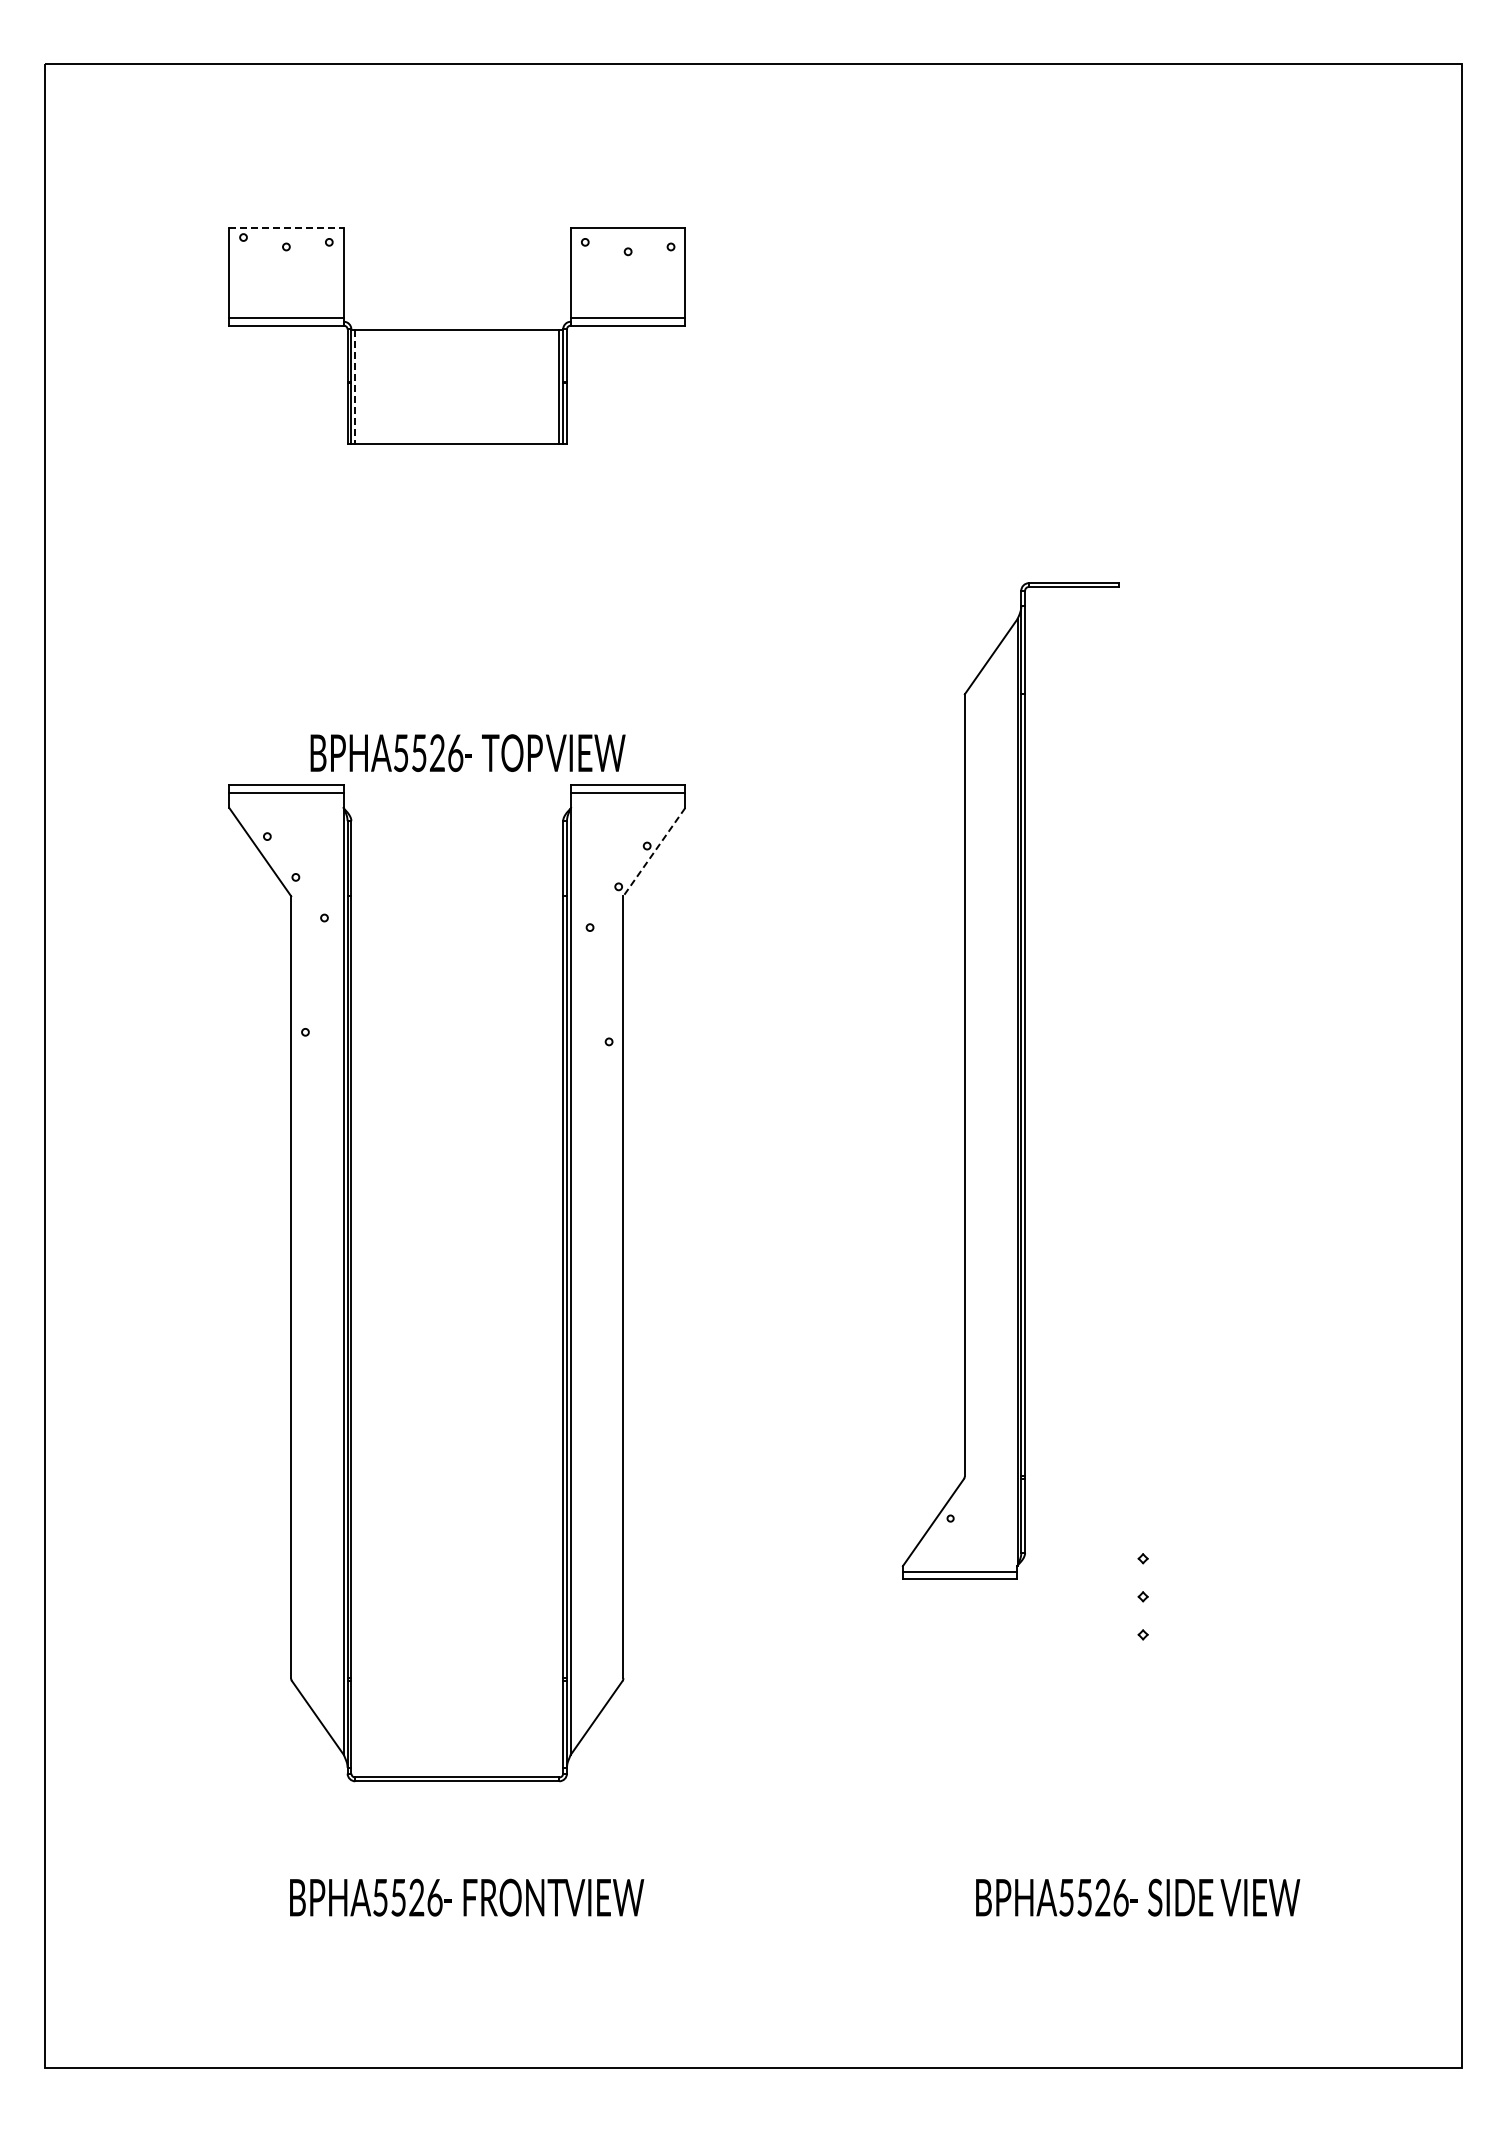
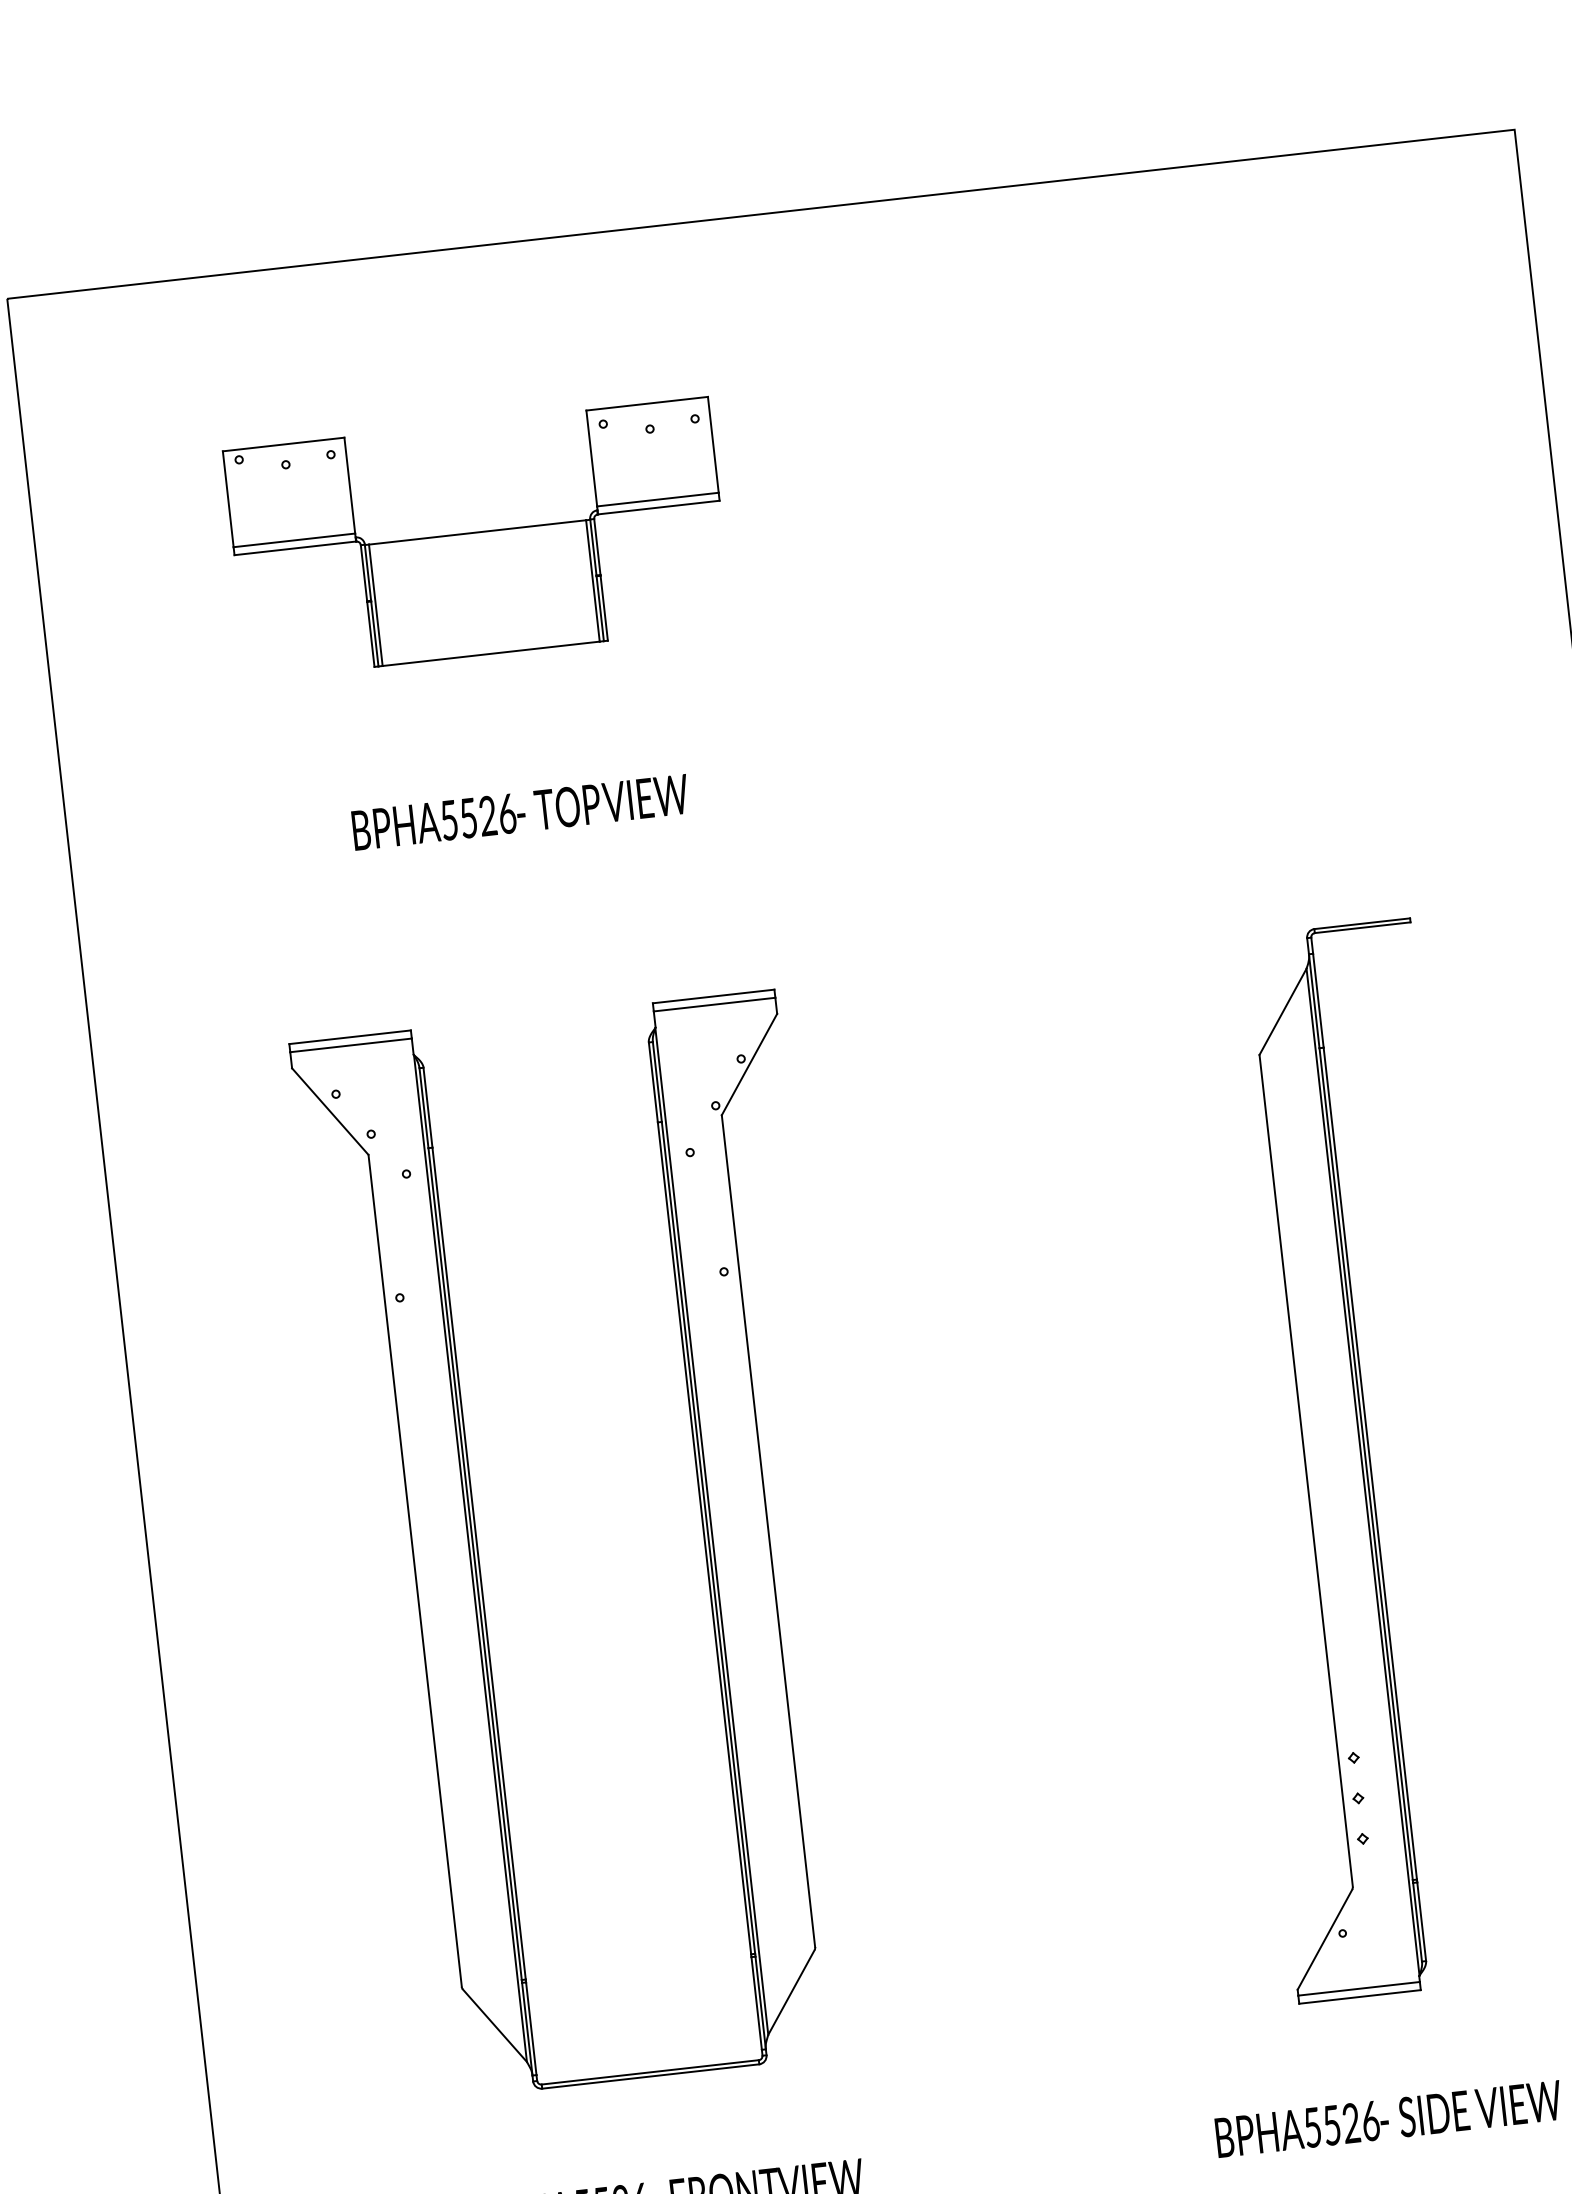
line: (286, 227) -> (283, 444), dashed -> solid
line: (355, 387) -> (376, 605), dashed -> solid
text: (467, 752) -> (519, 811), moved
line: (654, 852) -> (749, 1064), dashed -> solid
part: (1010, 1080) -> (1354, 1460), moved

